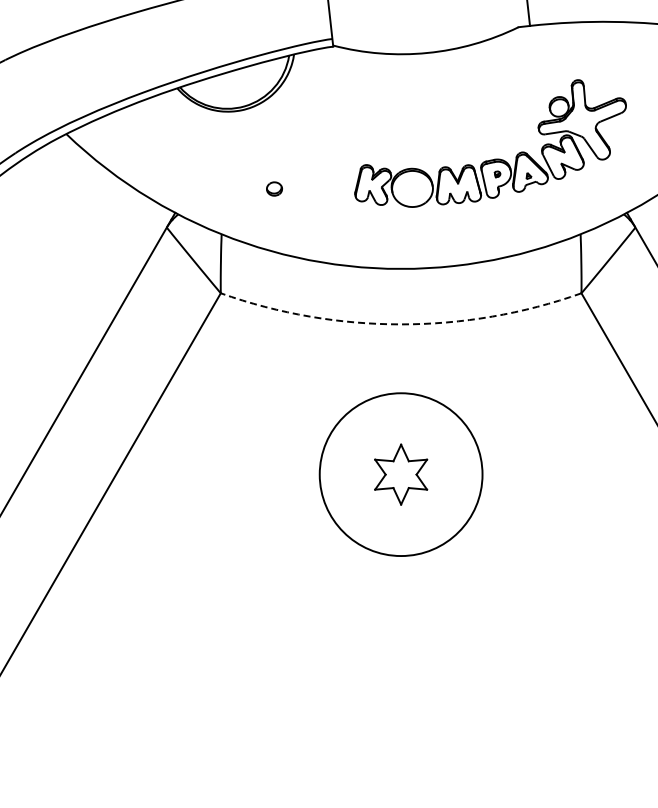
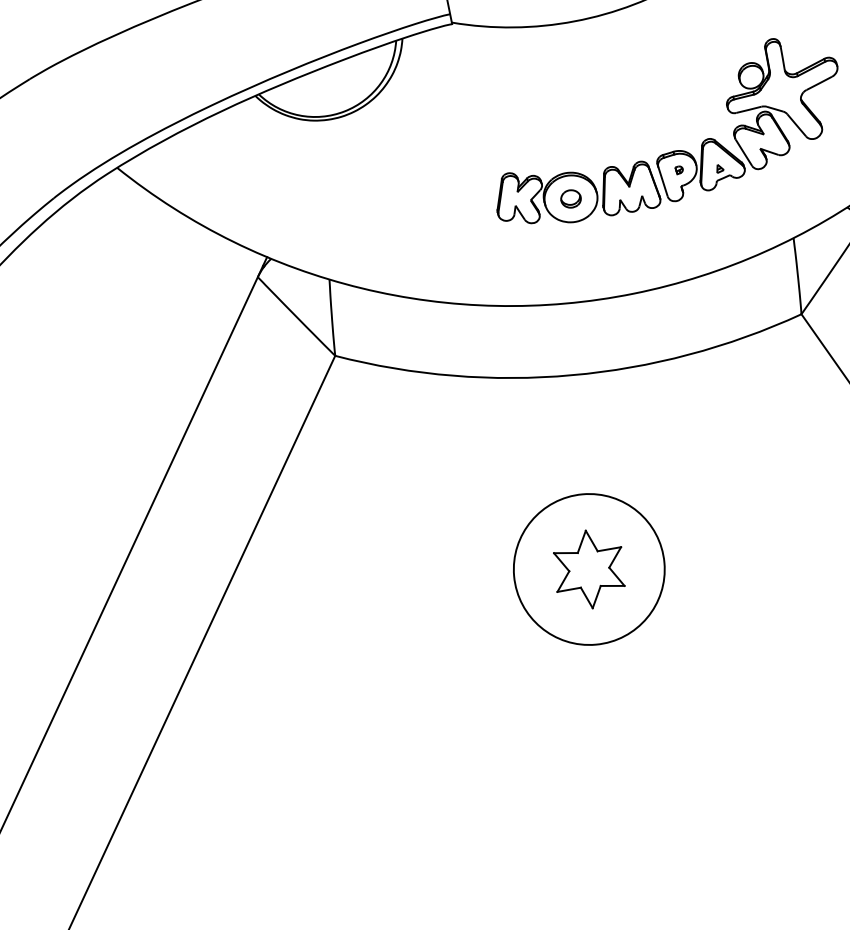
part: (274, 188) -> (570, 198), moved
arc: (401, 324) -> (572, 375), dashed -> solid
circle: (401, 474) -> (589, 569), size x0.71

